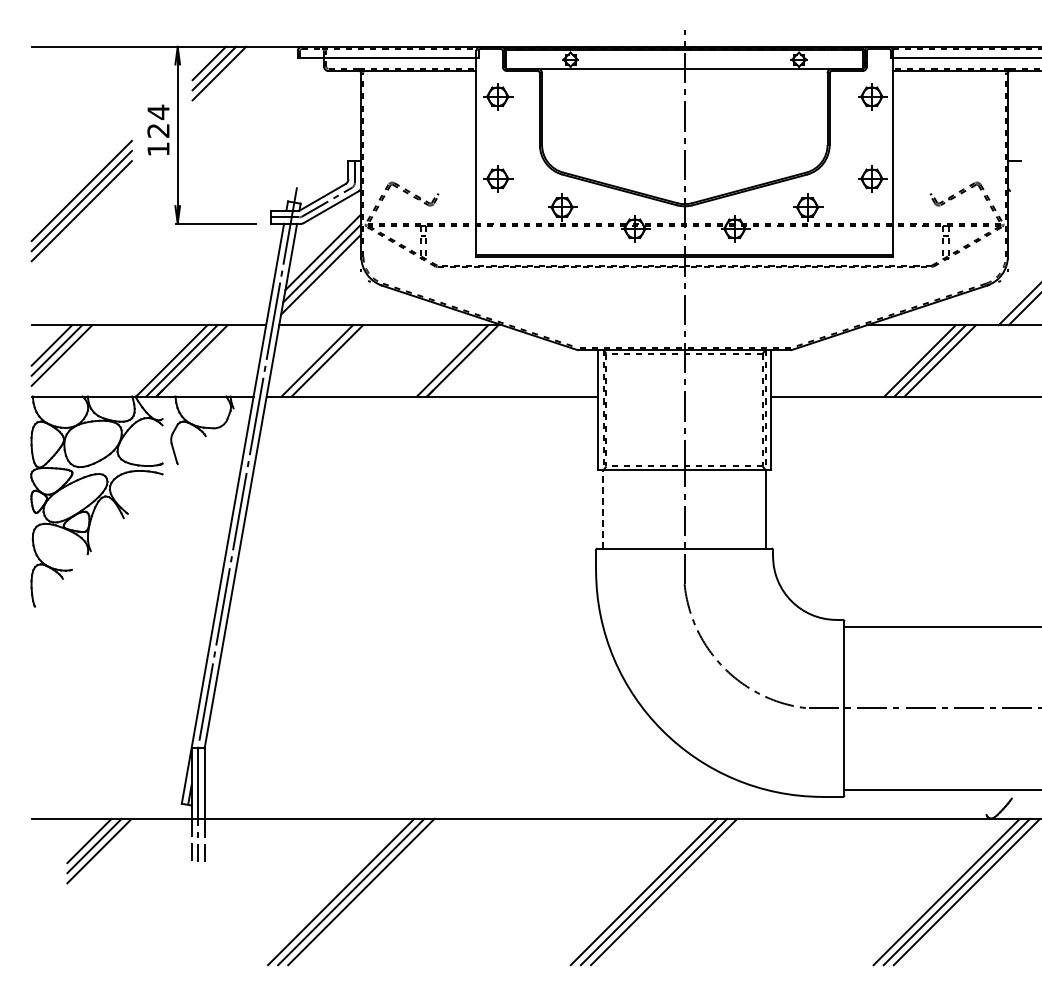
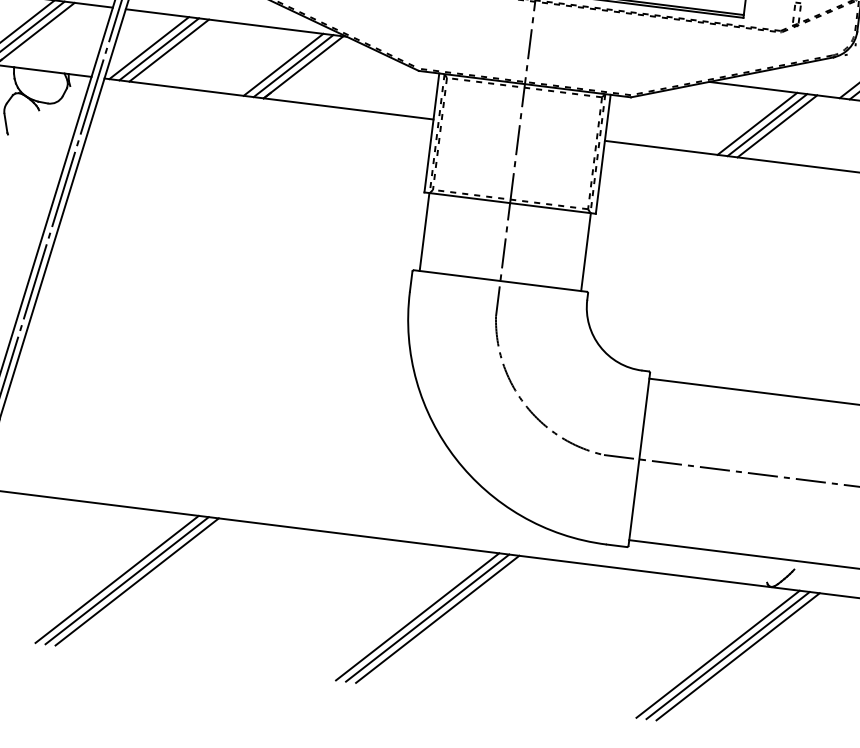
line: (306, 360) -> (148, 47), added
line: (442, 360) -> (283, 64), added
line: (603, 508) -> (424, 231), dashed -> solid

